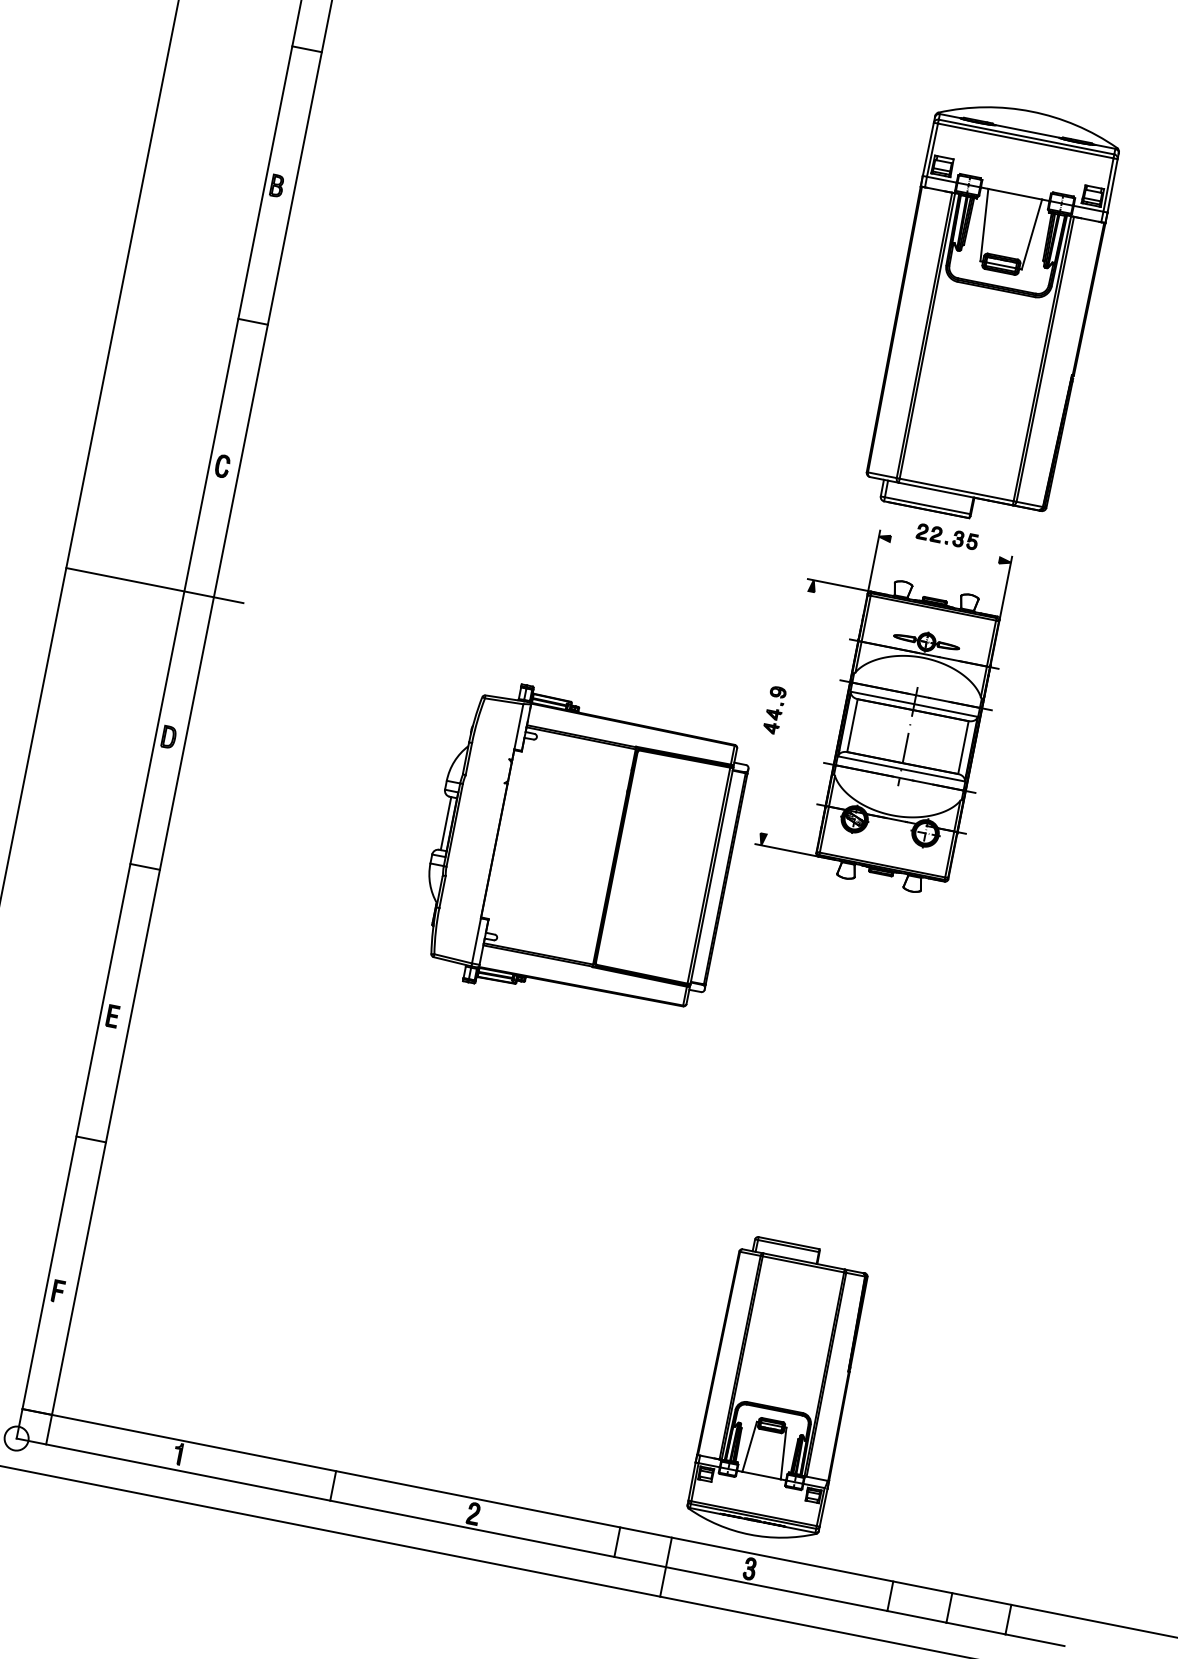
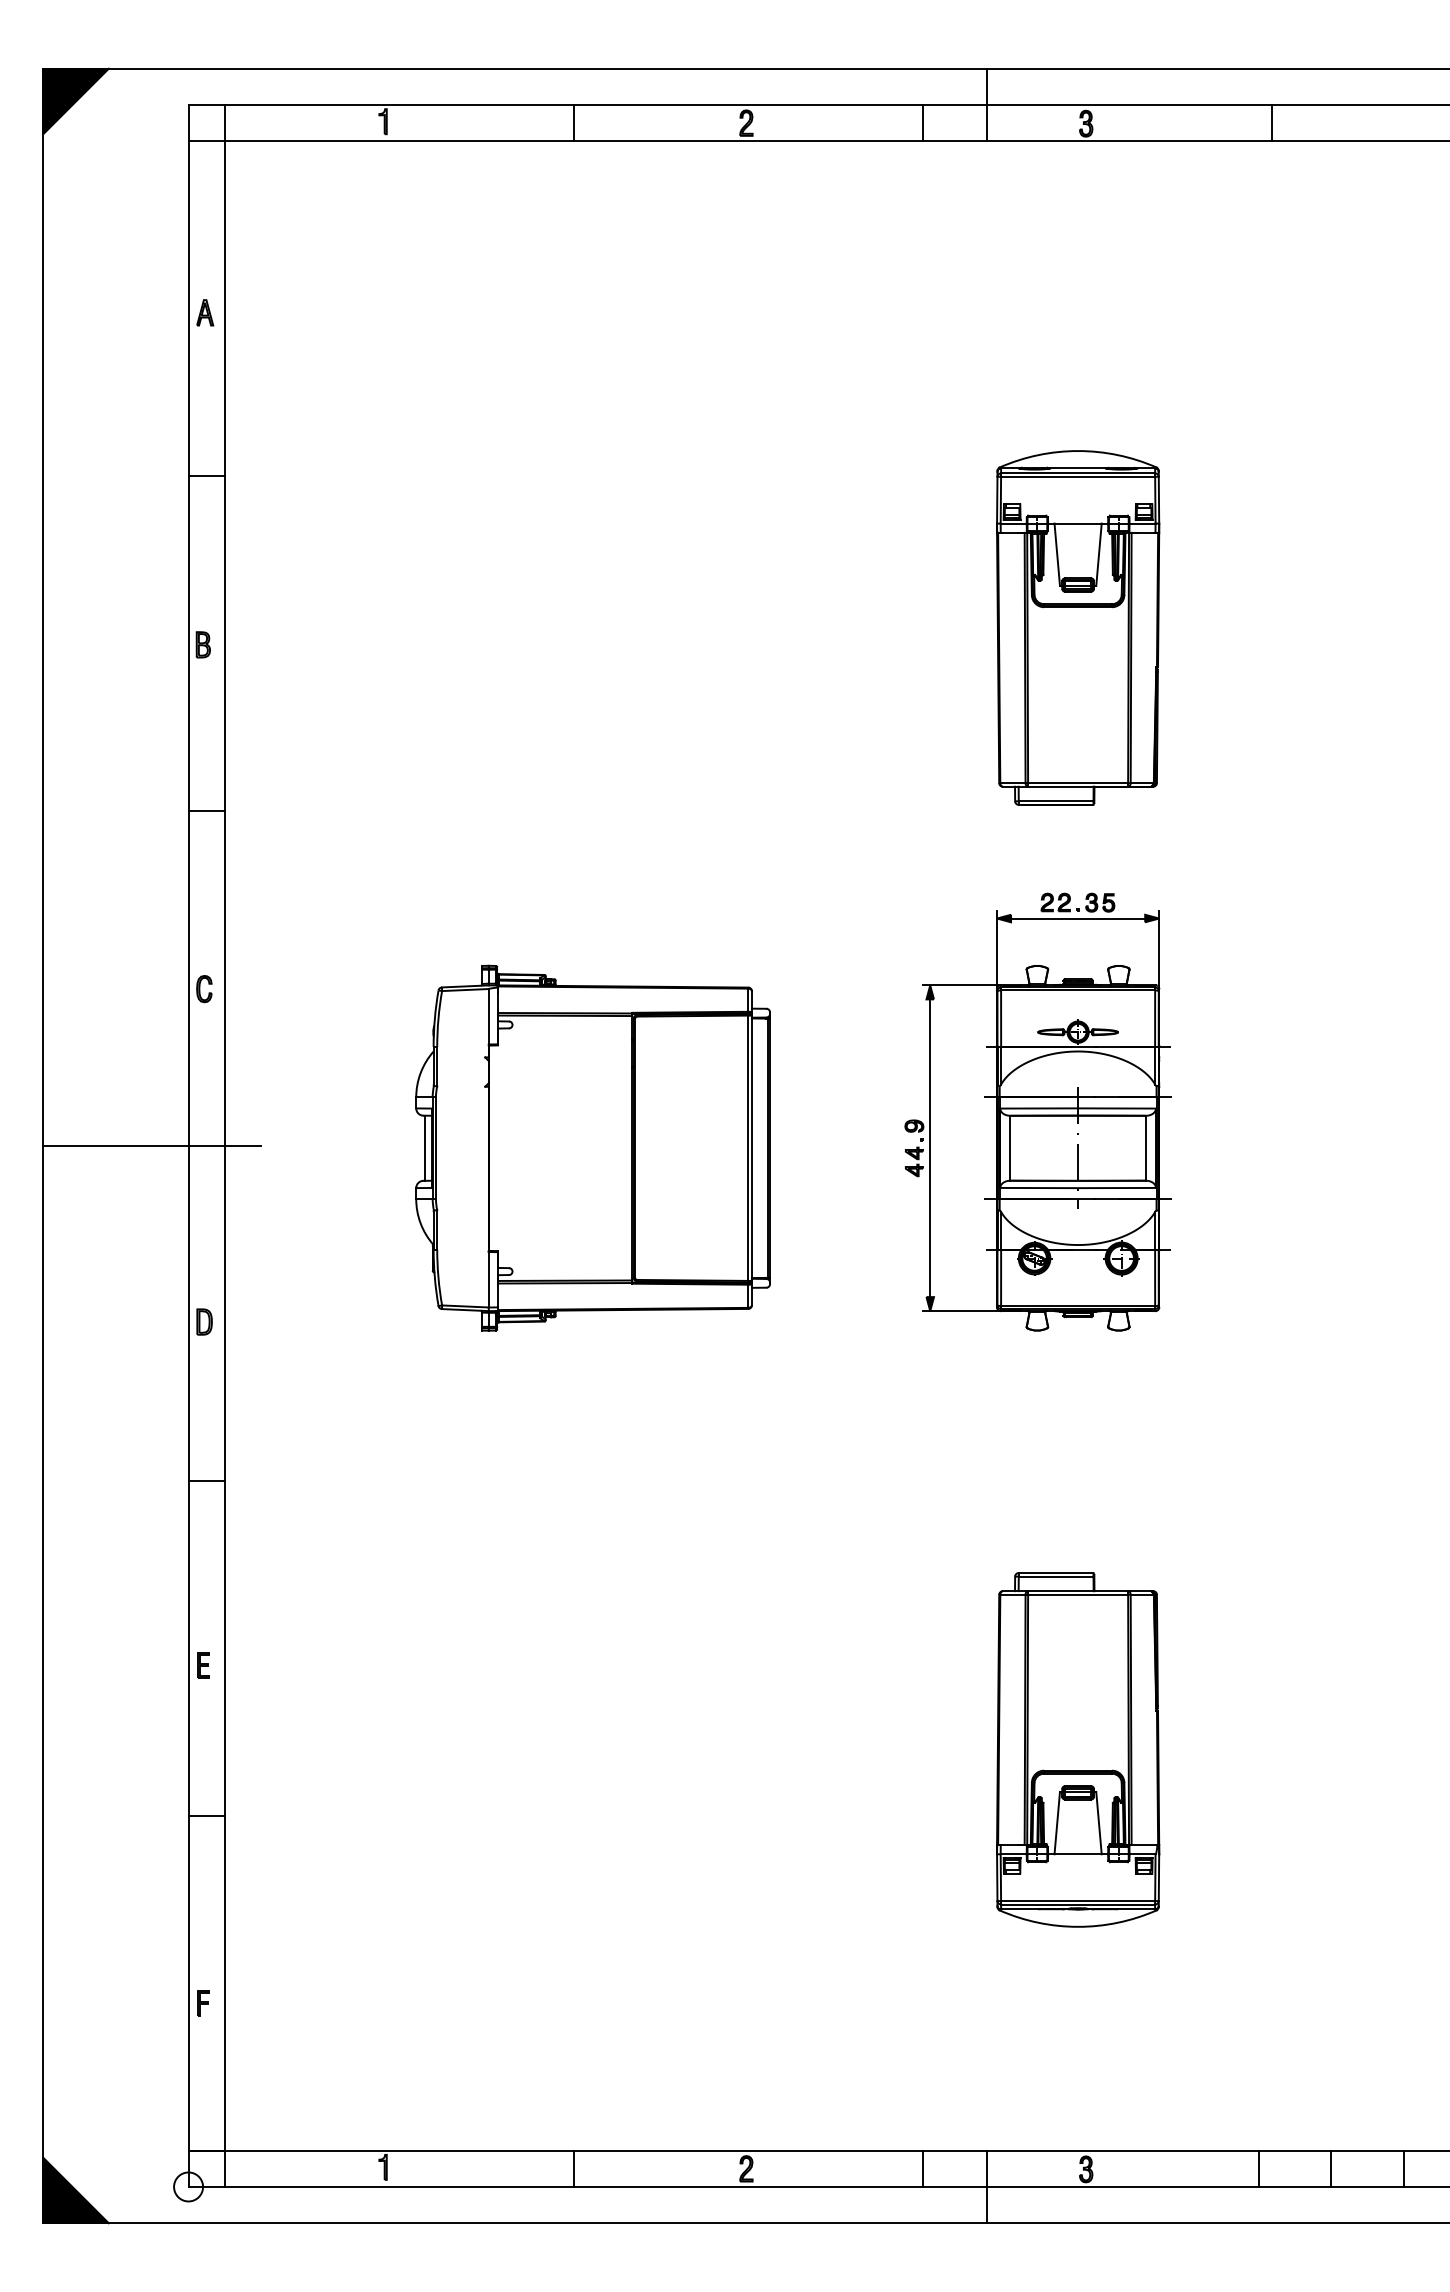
part: (992, 312) -> (1078, 627), size x0.71
line: (945, 549) -> (1078, 918), added
line: (787, 713) -> (930, 1148), added
part: (582, 849) -> (592, 1147), moved
part: (778, 1390) -> (1078, 1749), moved

